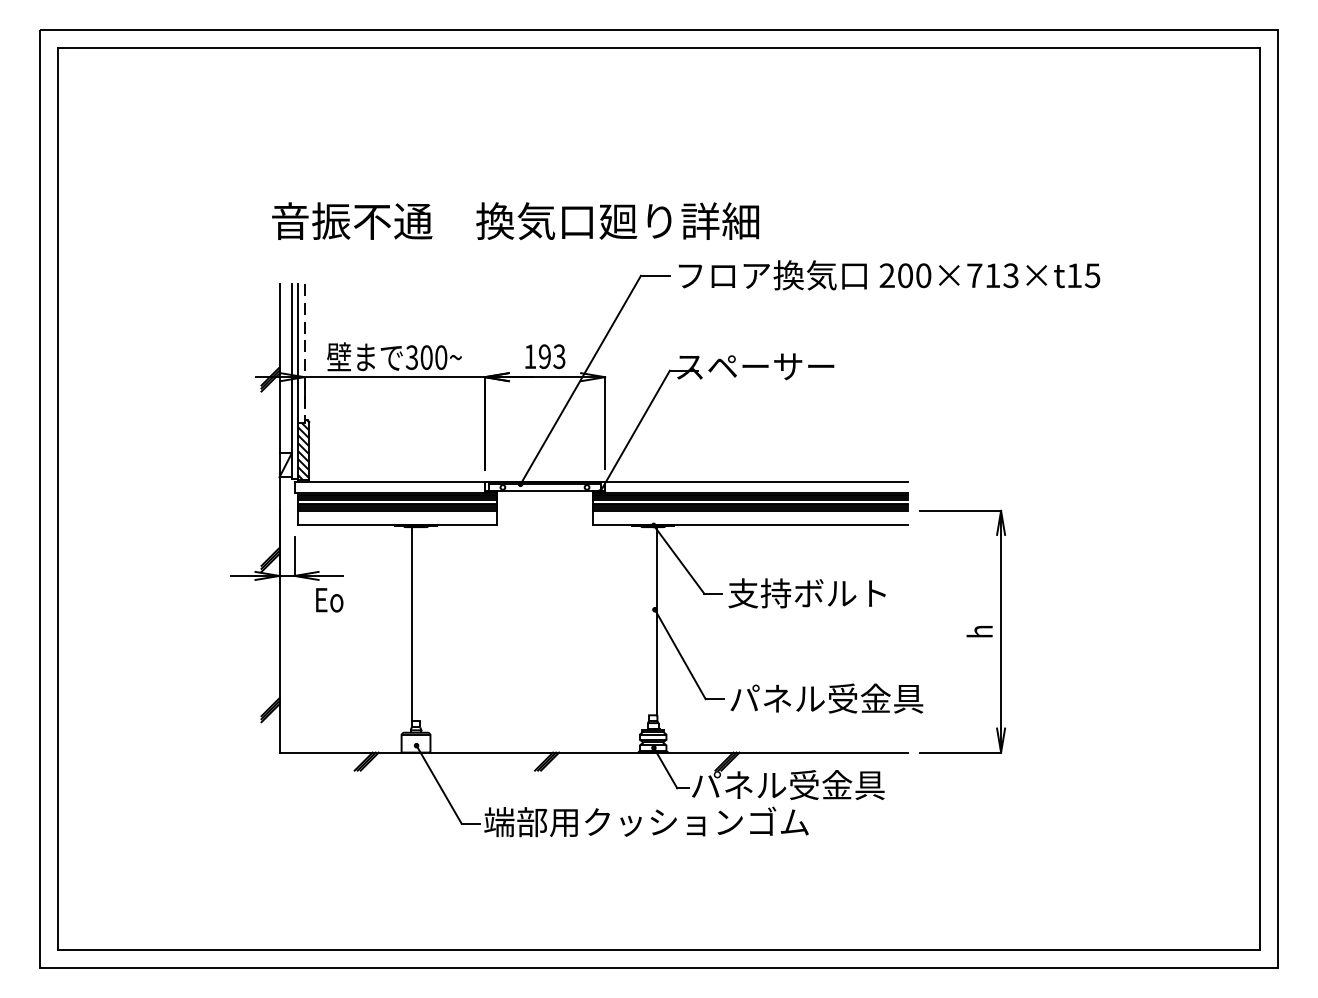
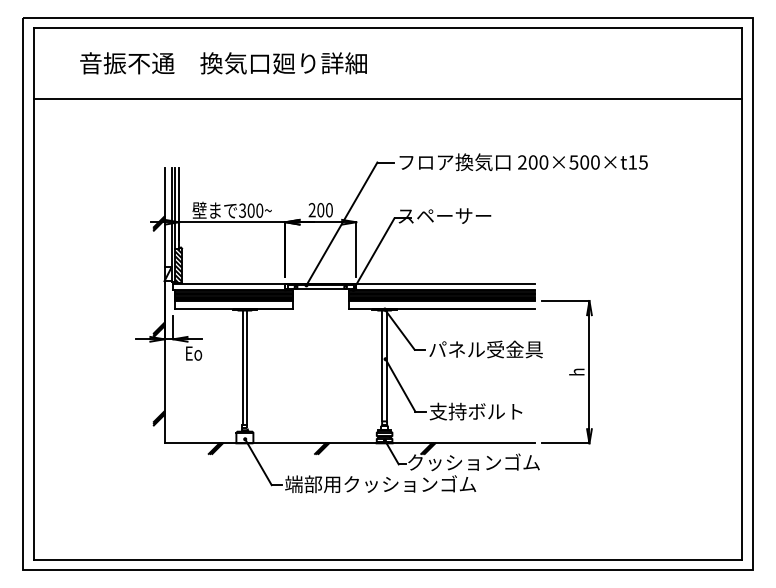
line: (658, 168) -> (387, 99), added
text: (515, 221) -> (223, 63), moved
text: (992, 275) -> (584, 162), 200×713×t15 -> 200×500×t15
line: (304, 353) -> (179, 208), dashed -> solid
text: (544, 357) -> (320, 210), 193 -> 200
text: (824, 593) -> (485, 349), 支持ボルト -> パネル受金具
line: (649, 620) -> (382, 365), added
line: (420, 623) -> (247, 367), added
text: (826, 698) -> (486, 411), パネル受金具 -> 支持ボルト
text: (804, 785) -> (473, 462), パネル受金具 -> クッションゴム

